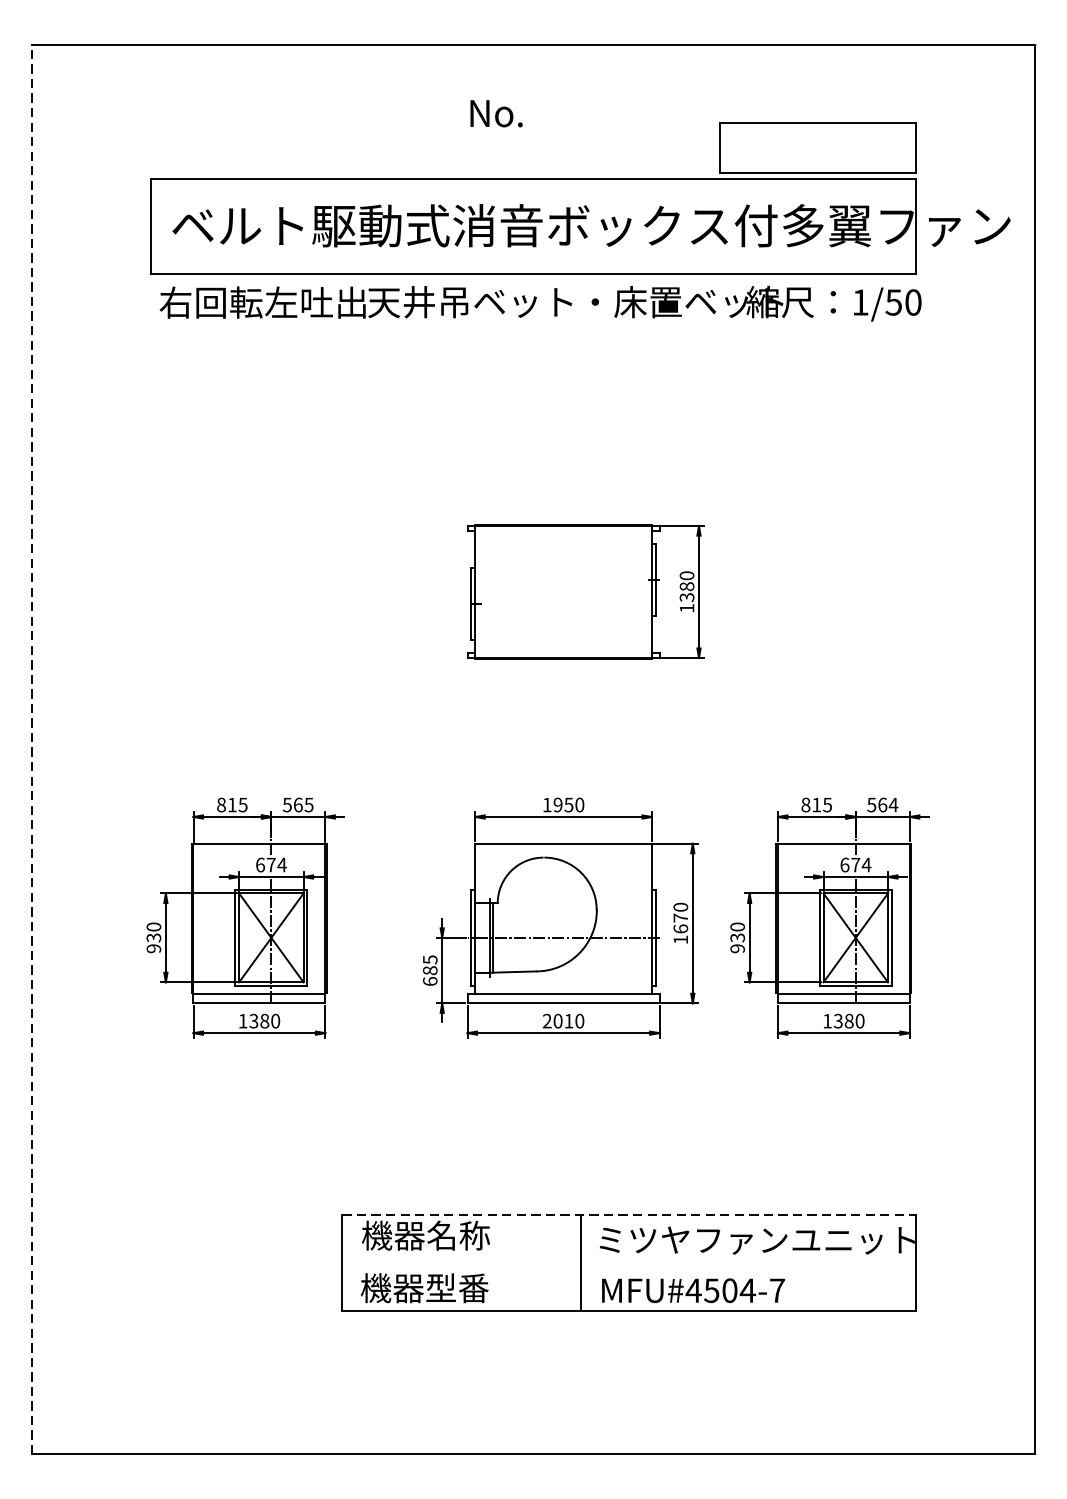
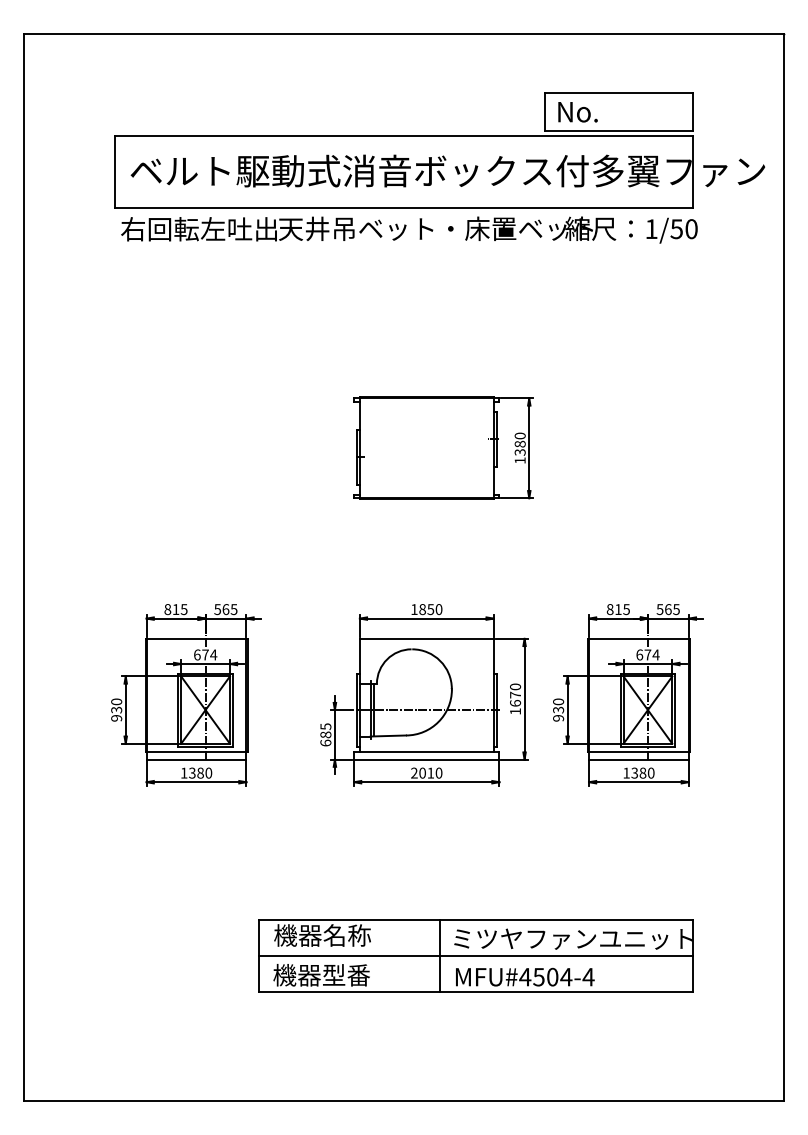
text: (495, 114) -> (577, 112), moved
line: (32, 748) -> (24, 566), dashed -> solid
text: (557, 804) -> (422, 609), 1950 -> 1850
text: (893, 804) -> (676, 609), 564 -> 565
line: (629, 1215) -> (476, 920), dashed -> solid
line: (629, 1263) -> (476, 956), added
text: (777, 1291) -> (588, 977), MFU#4504-7 -> MFU#4504-4

